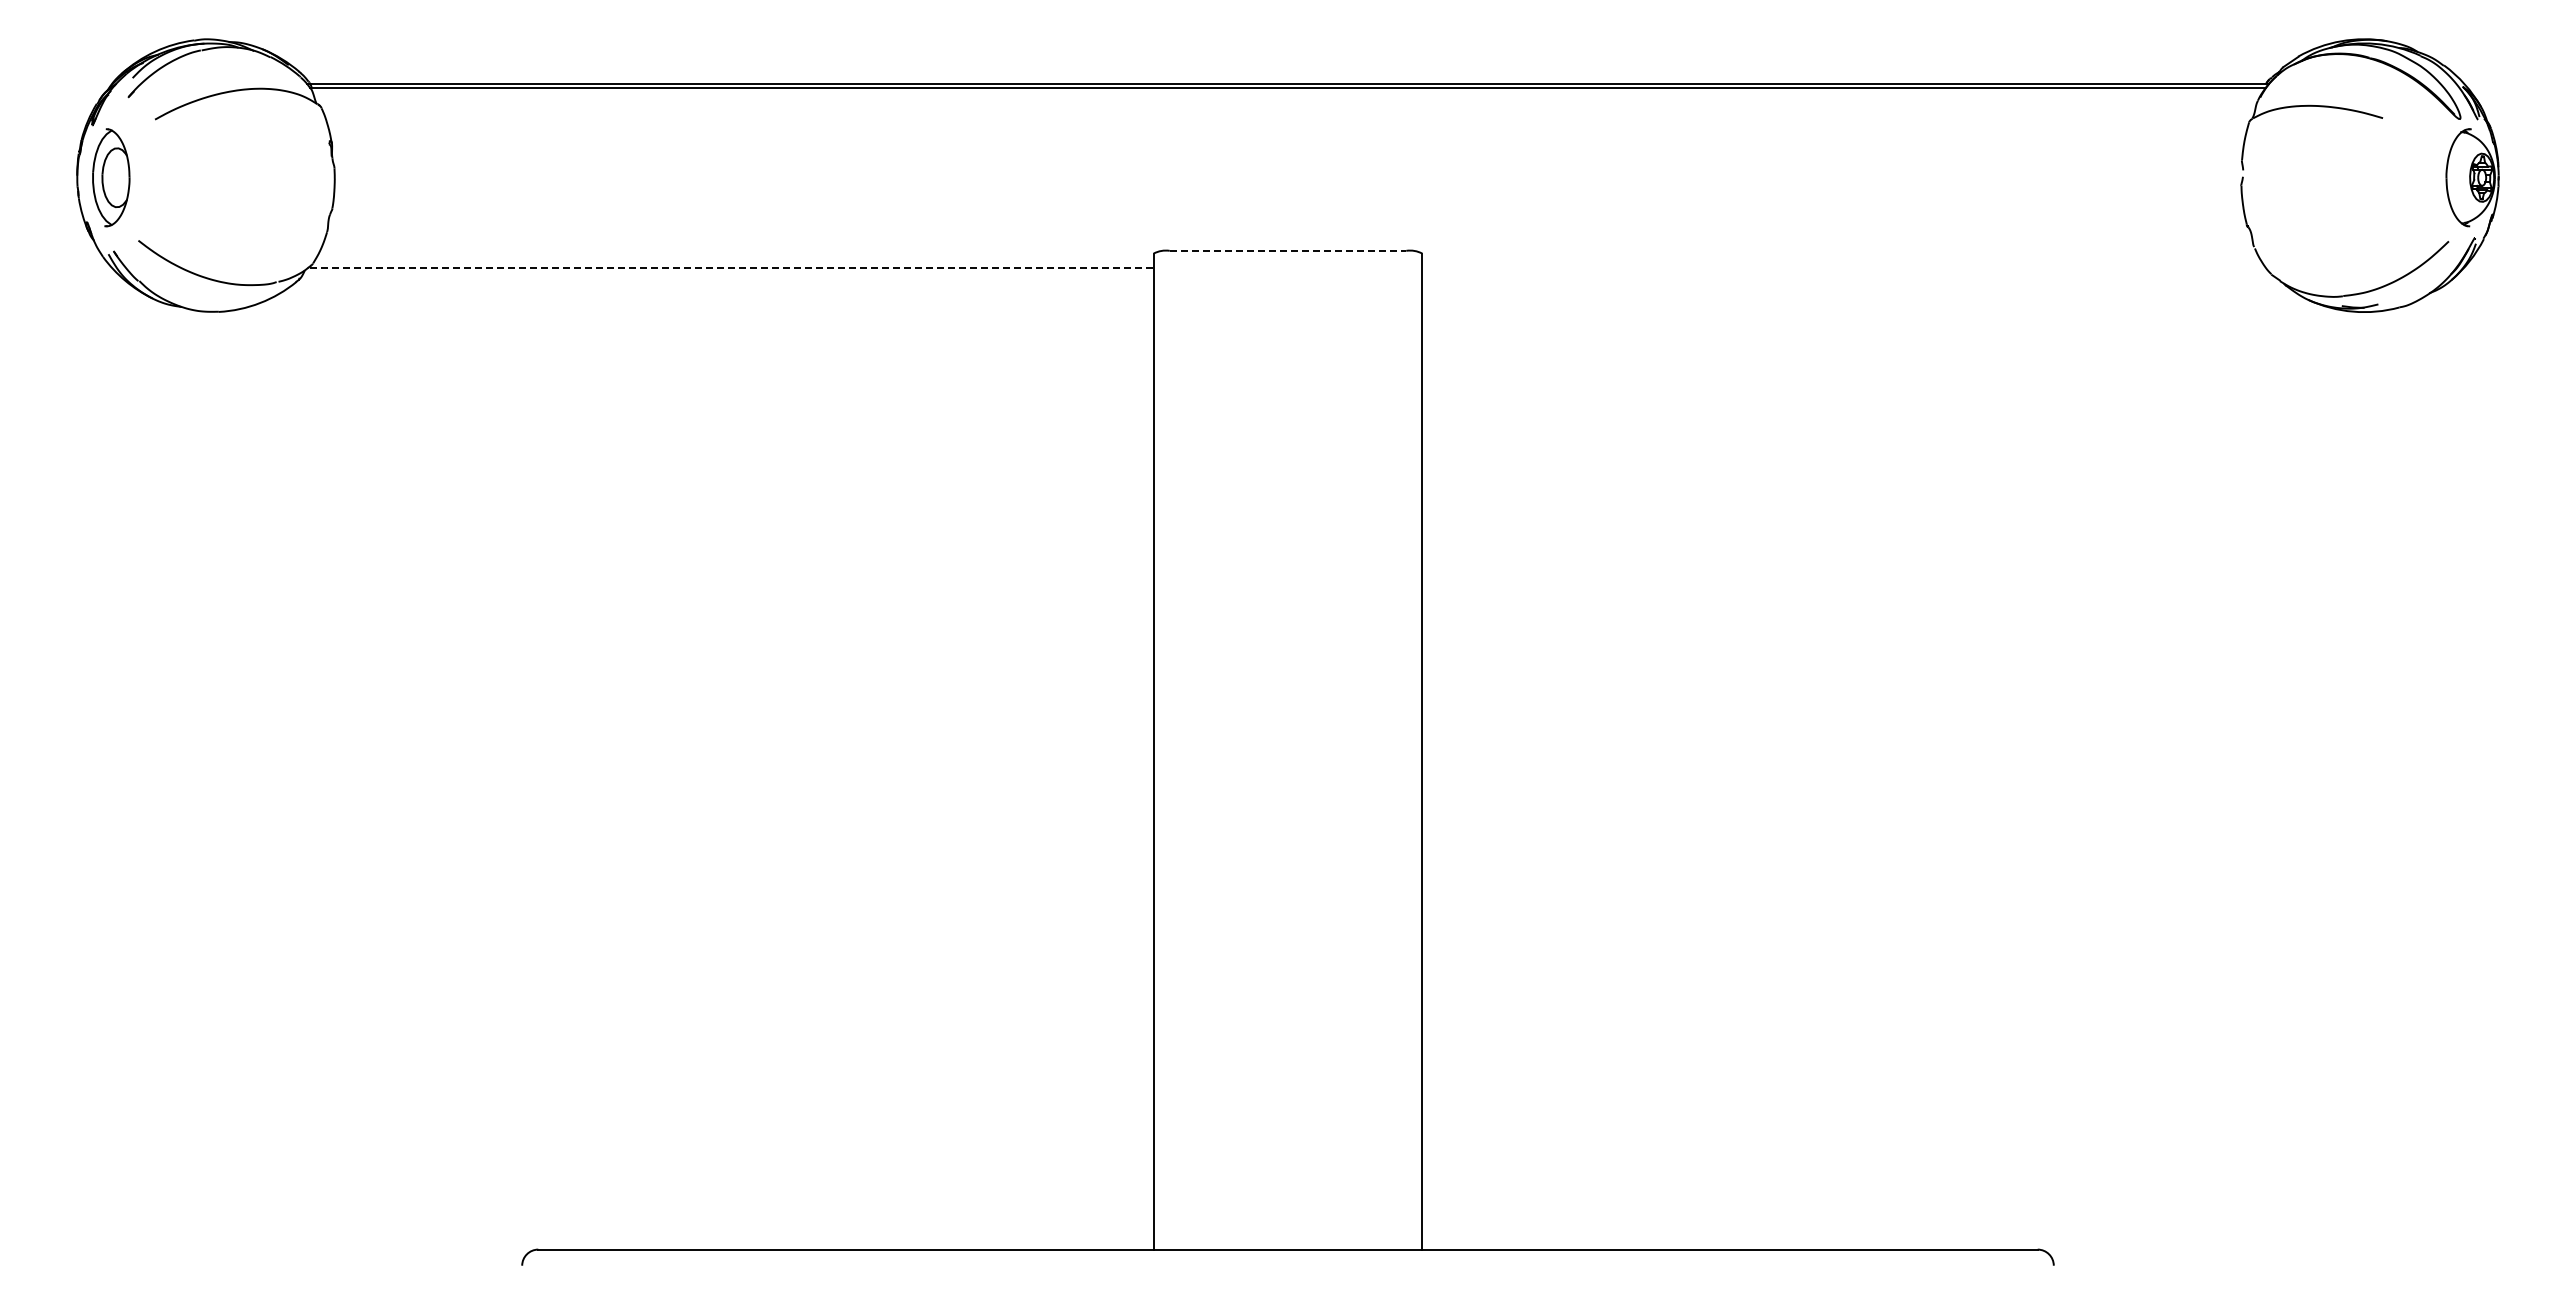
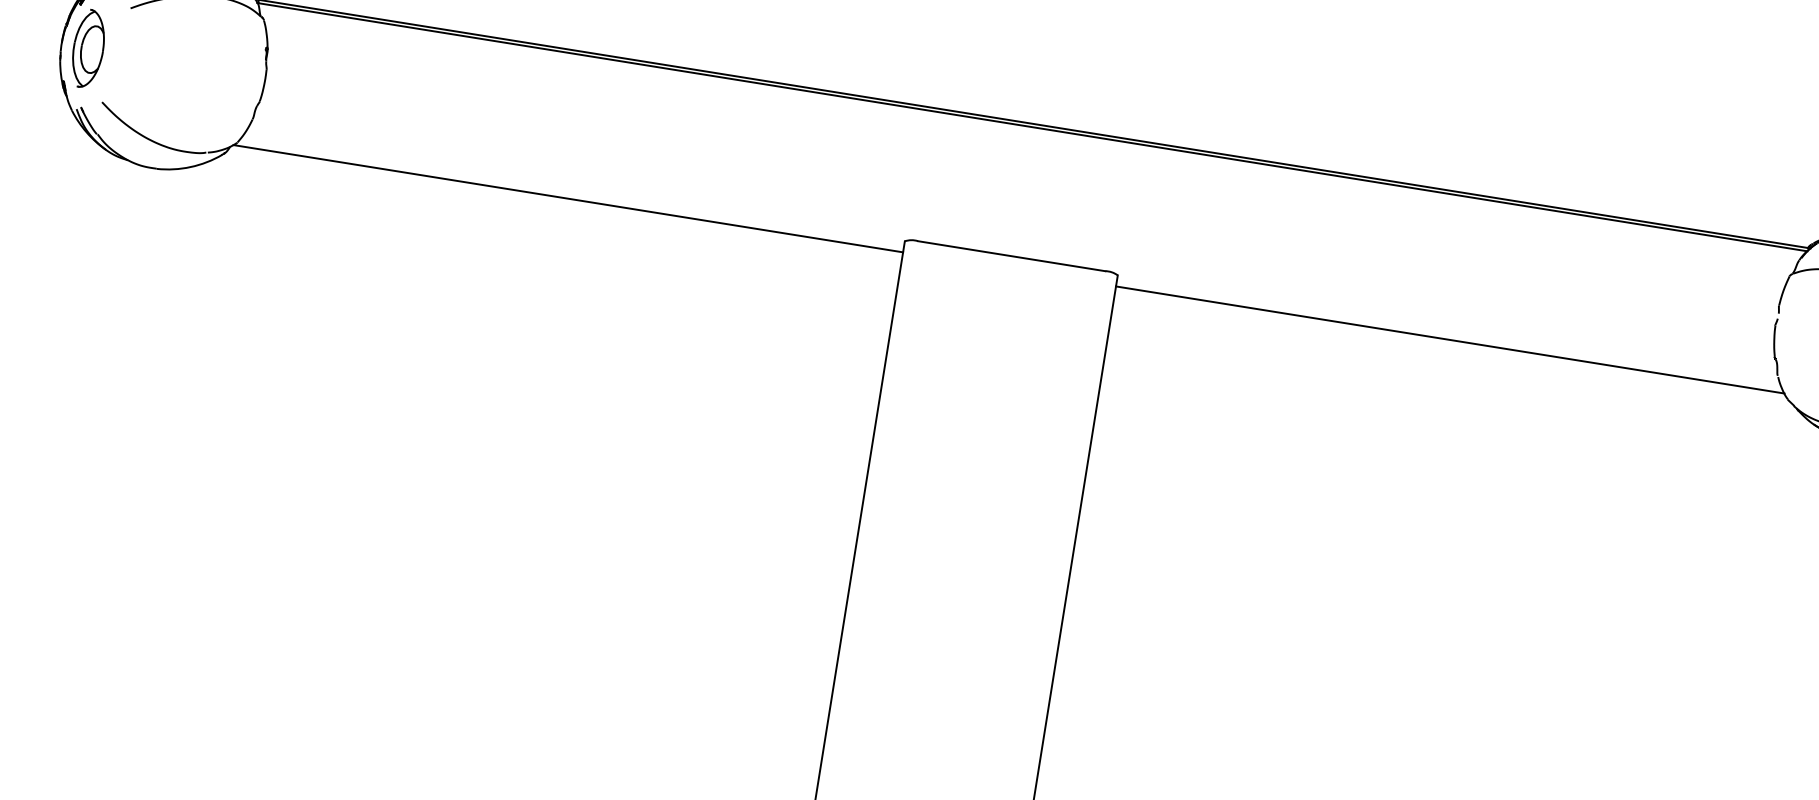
line: (1288, 250) -> (1012, 255), dashed -> solid
line: (731, 267) -> (568, 198), dashed -> solid
line: (1844, 267) -> (1450, 340), added

